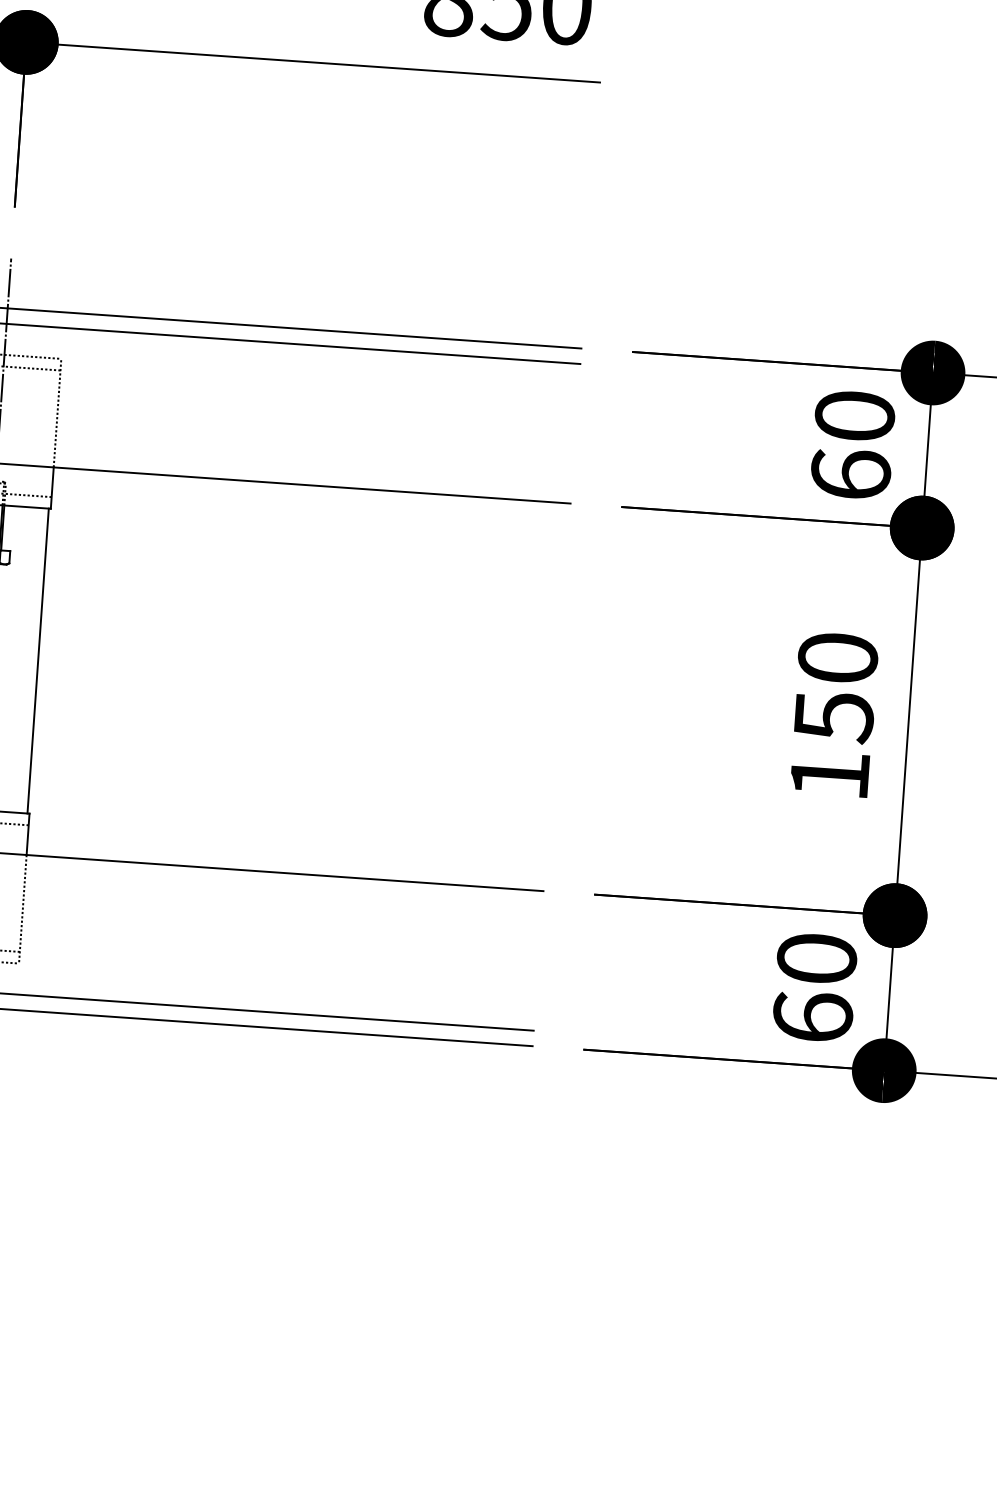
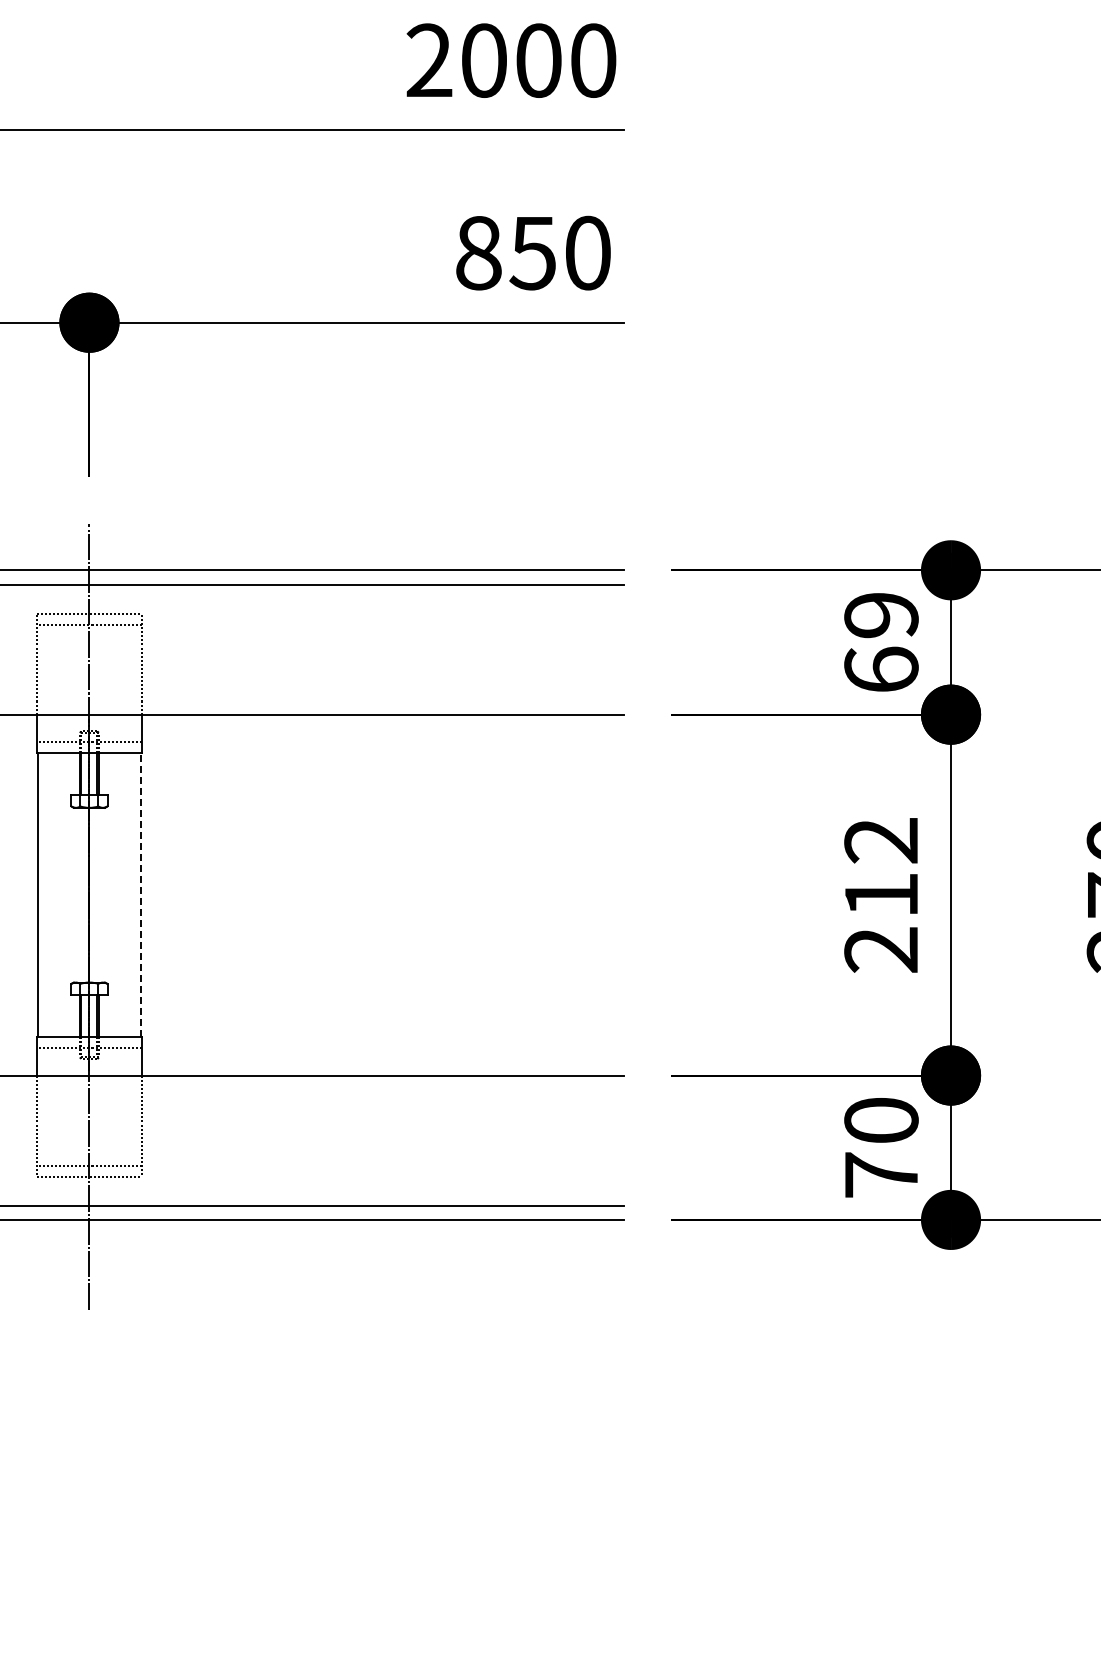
text: (854, 416) -> (881, 615), 60 -> 69
line: (38, 661) -> (140, 895), solid -> dashed
text: (833, 717) -> (881, 895), 150 -> 212
text: (812, 1016) -> (881, 1174), 60 -> 70

